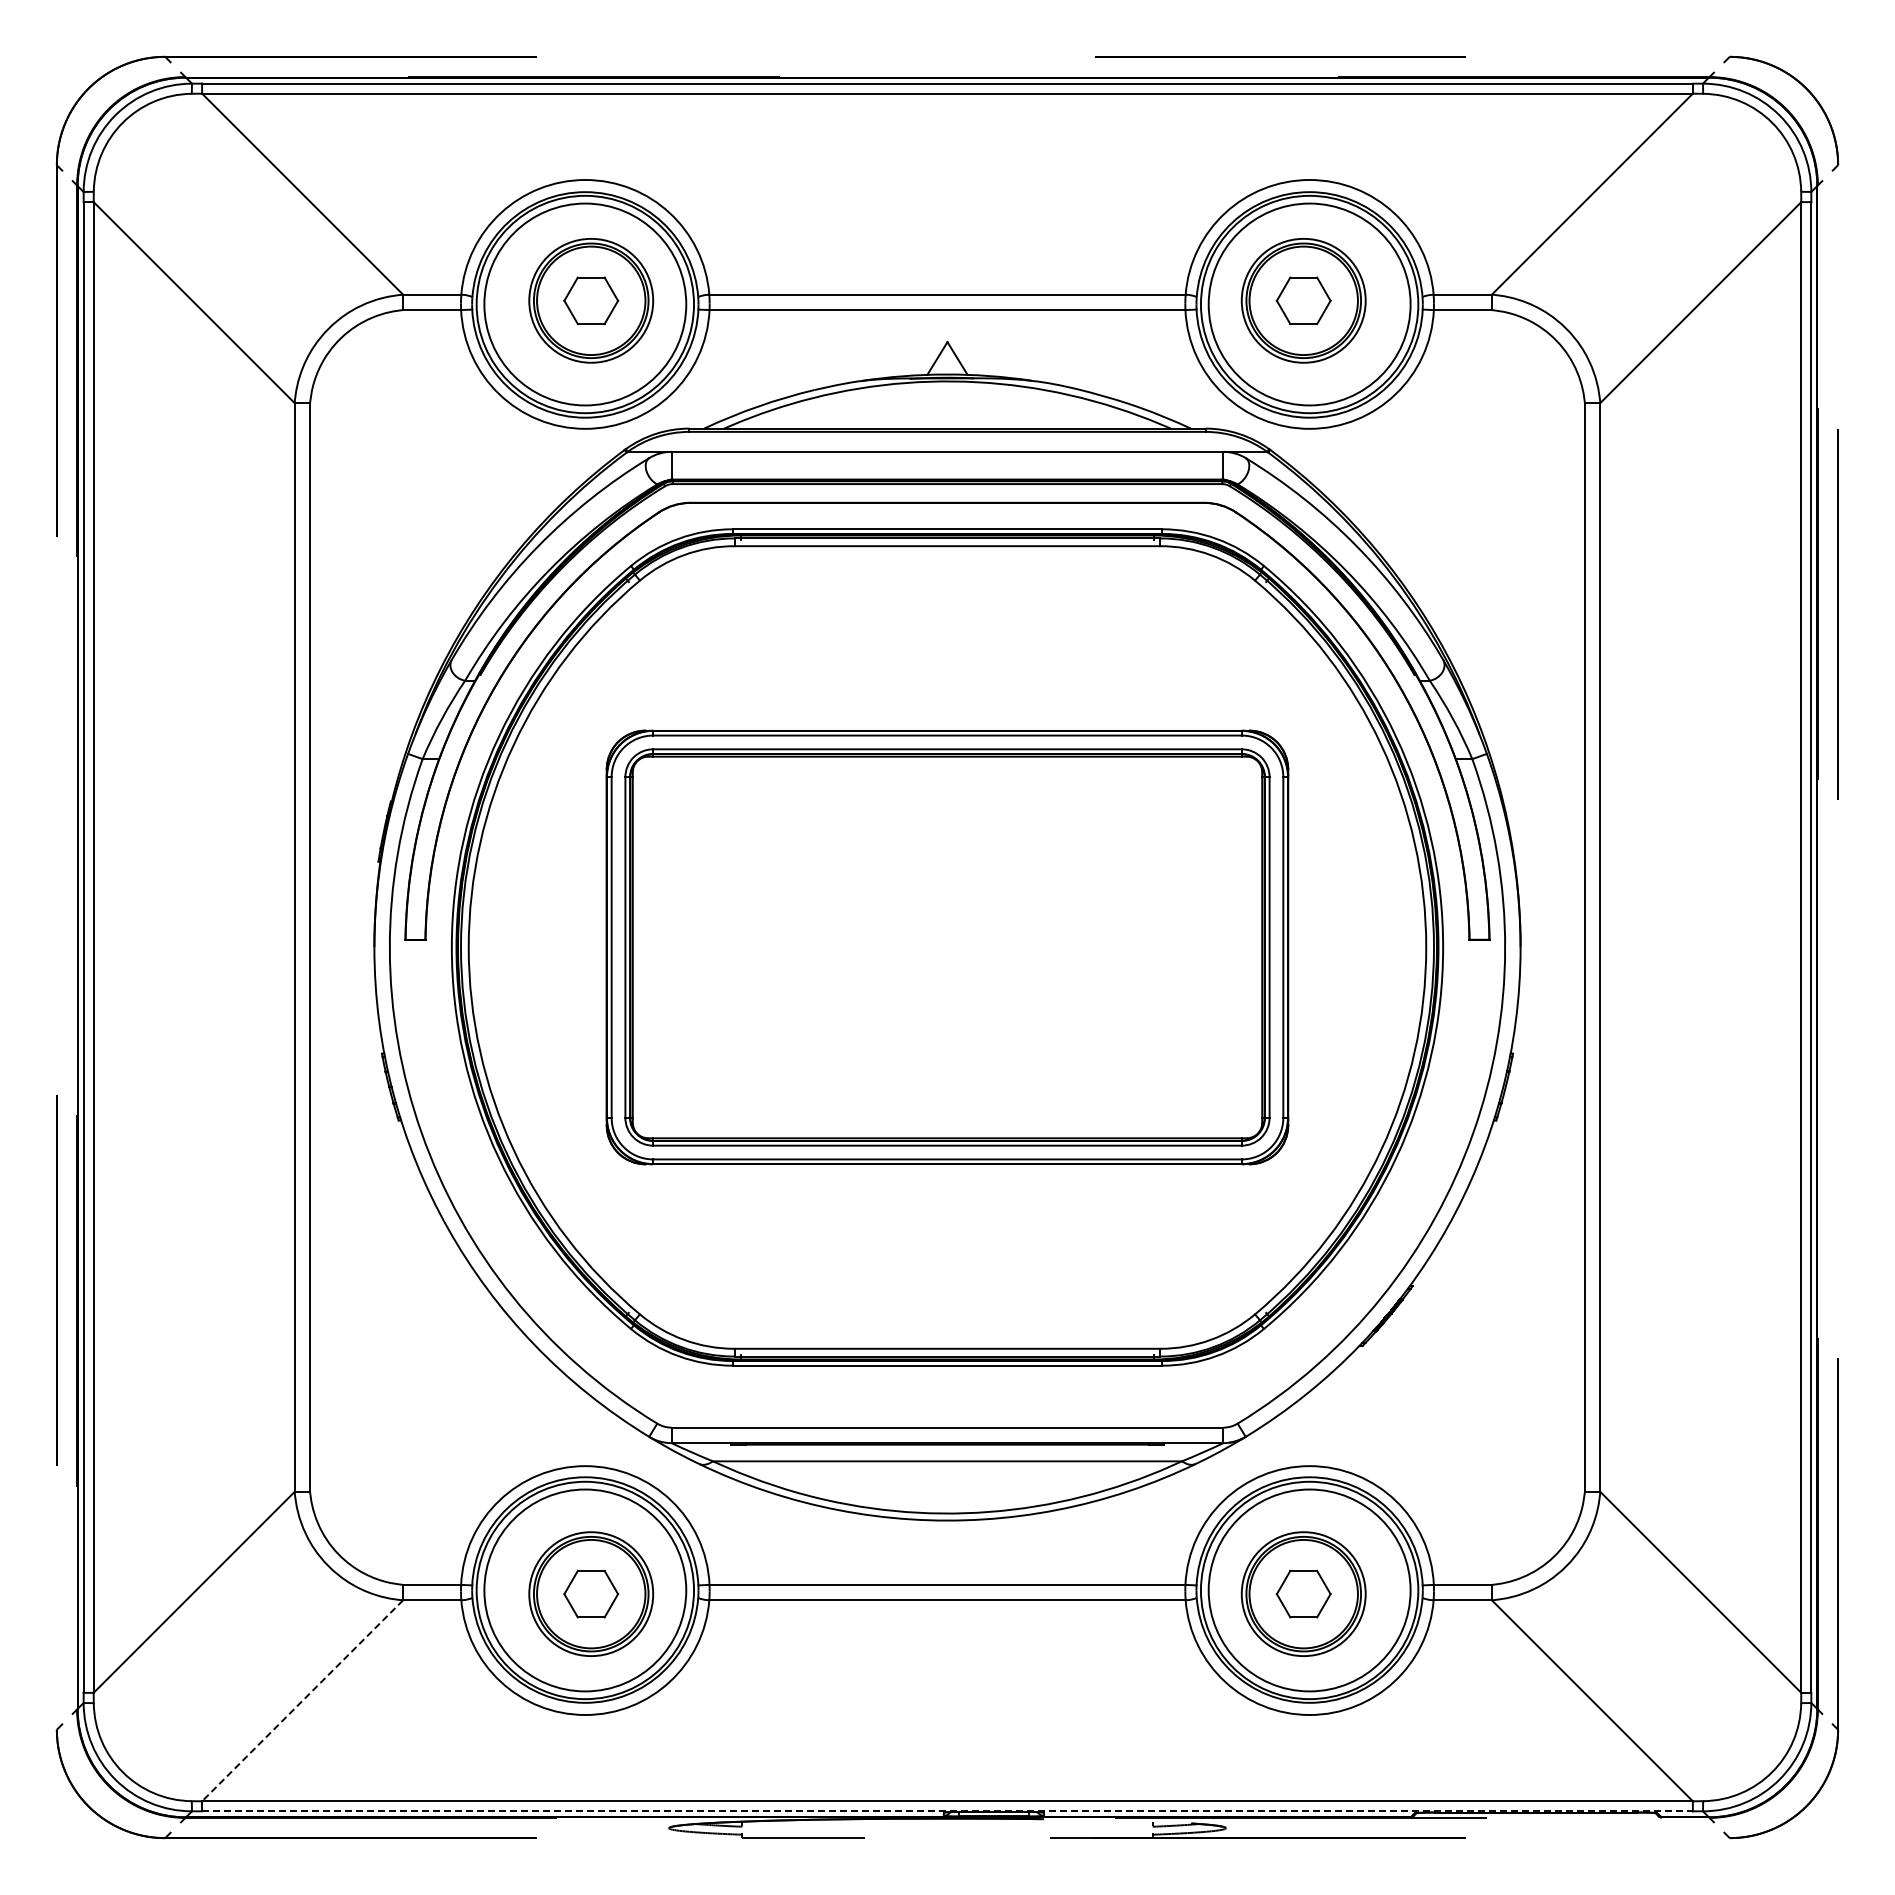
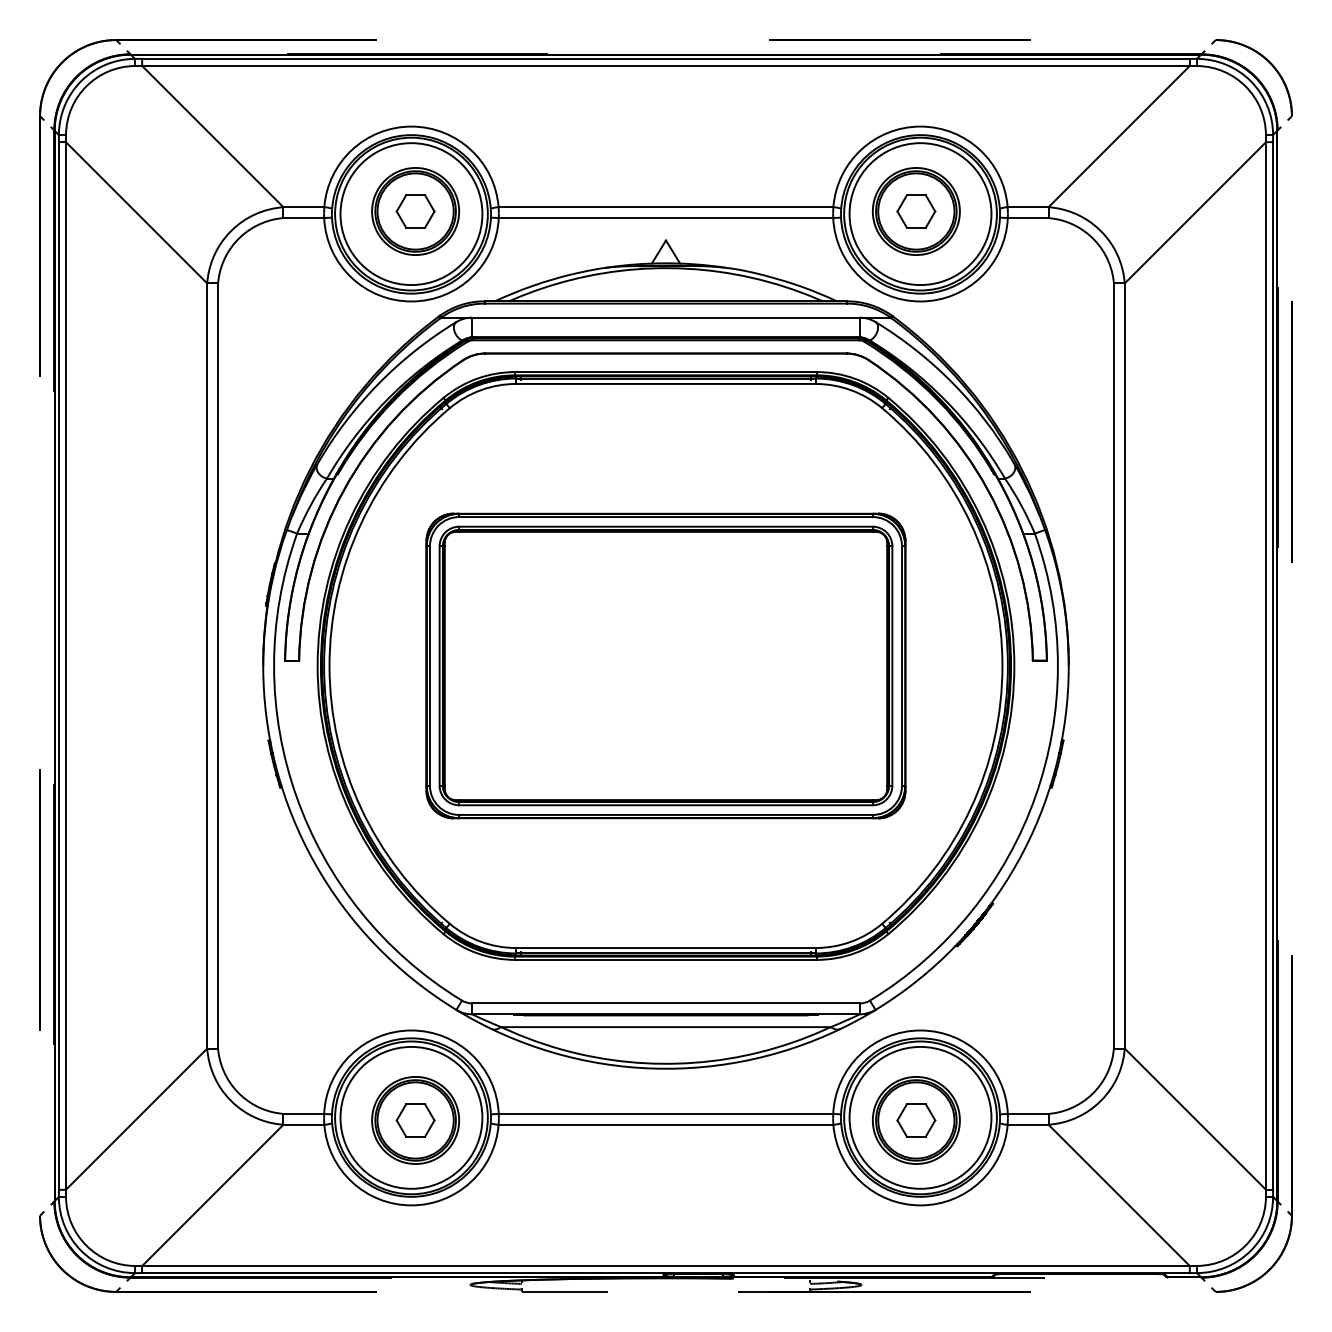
line: (302, 1701) -> (212, 1195), dashed -> solid
line: (947, 1811) -> (666, 1273), dashed -> solid

